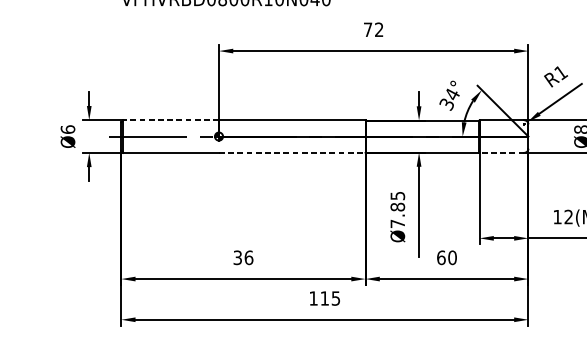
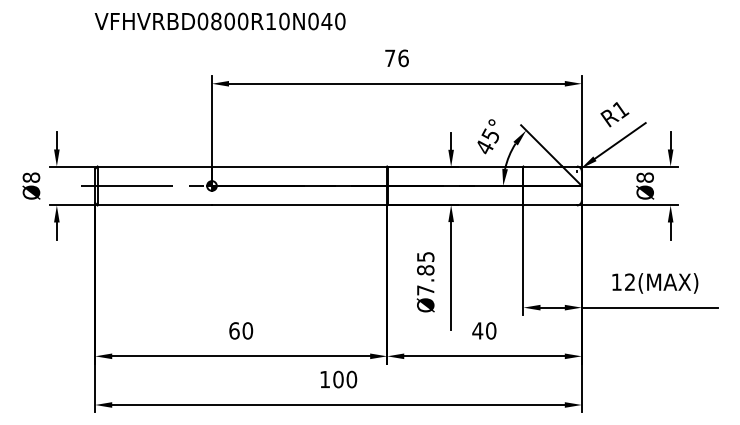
text: (379, 29) -> (403, 58), 72 -> 76
text: (449, 99) -> (487, 141), 34° -> 45°
line: (170, 120) -> (154, 166), dashed -> solid
text: (67, 129) -> (30, 177), Ø6 -> Ø8
line: (292, 152) -> (299, 205), dashed -> solid
line: (502, 152) -> (550, 205), dashed -> solid
text: (243, 257) -> (241, 330), 36 -> 60
text: (441, 257) -> (477, 330), 60 -> 40
text: (330, 298) -> (345, 379), 115 -> 100

